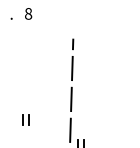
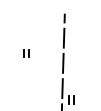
part: (25, 119) -> (25, 52), moved

